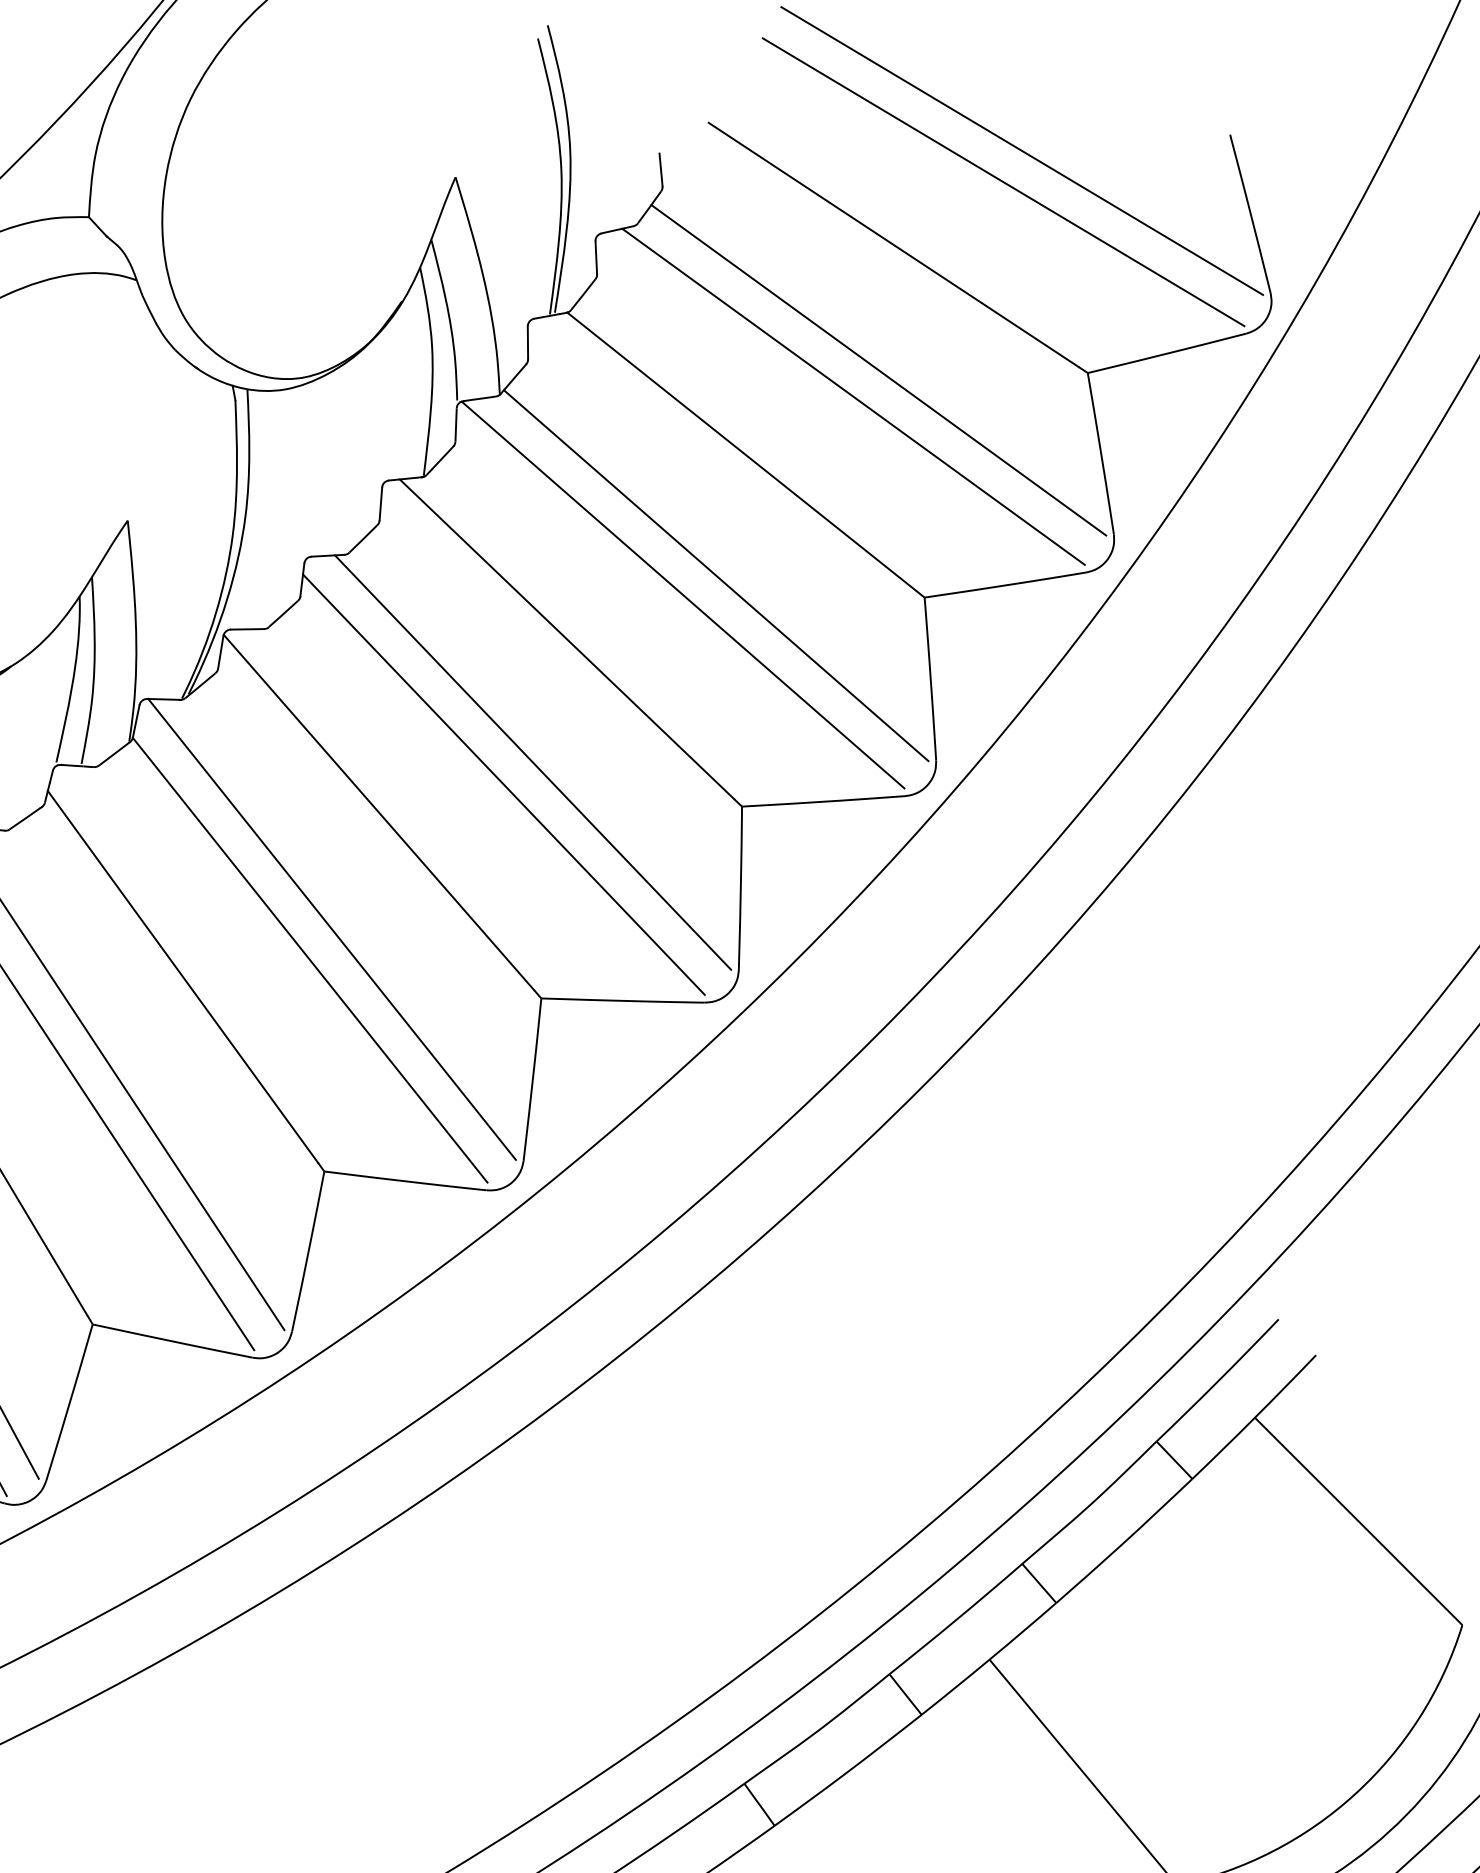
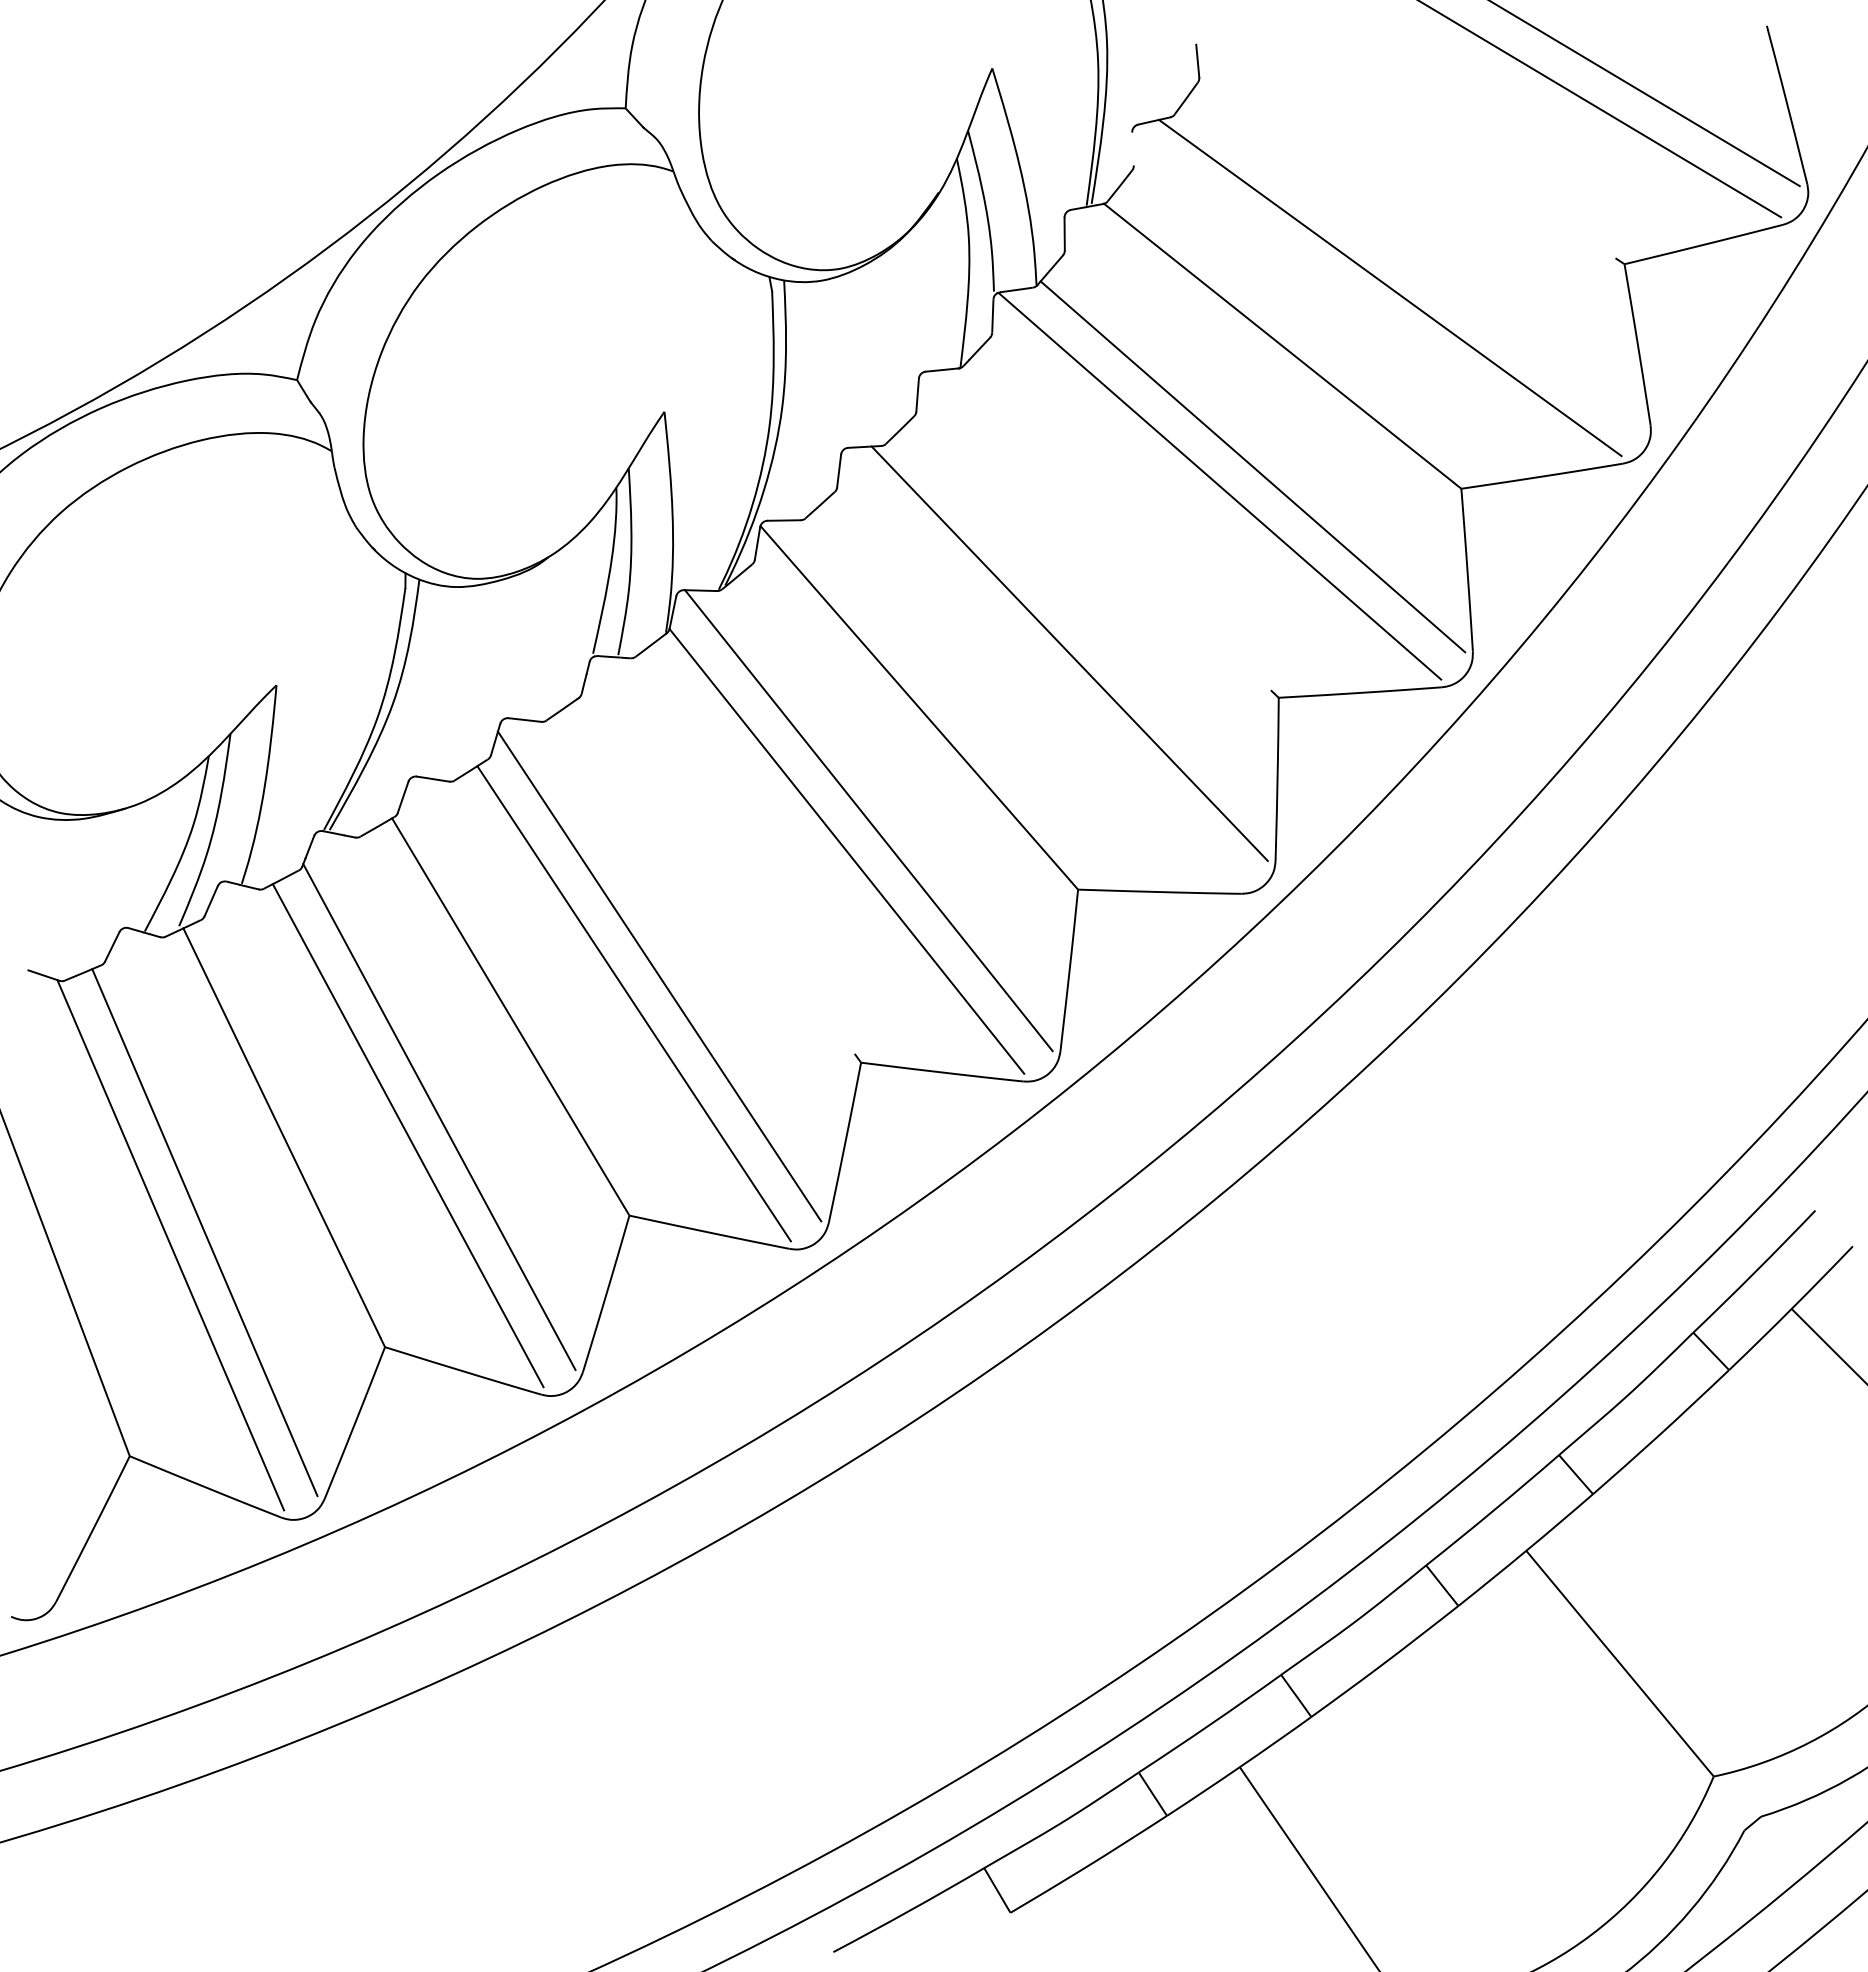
line: (893, 245) -> (1430, 136), removed
line: (595, 257) -> (1132, 148), removed
line: (878, 370) -> (1415, 261), removed
line: (566, 639) -> (1103, 530), removed
line: (503, 784) -> (1040, 675), removed
line: (182, 976) -> (719, 867), removed

